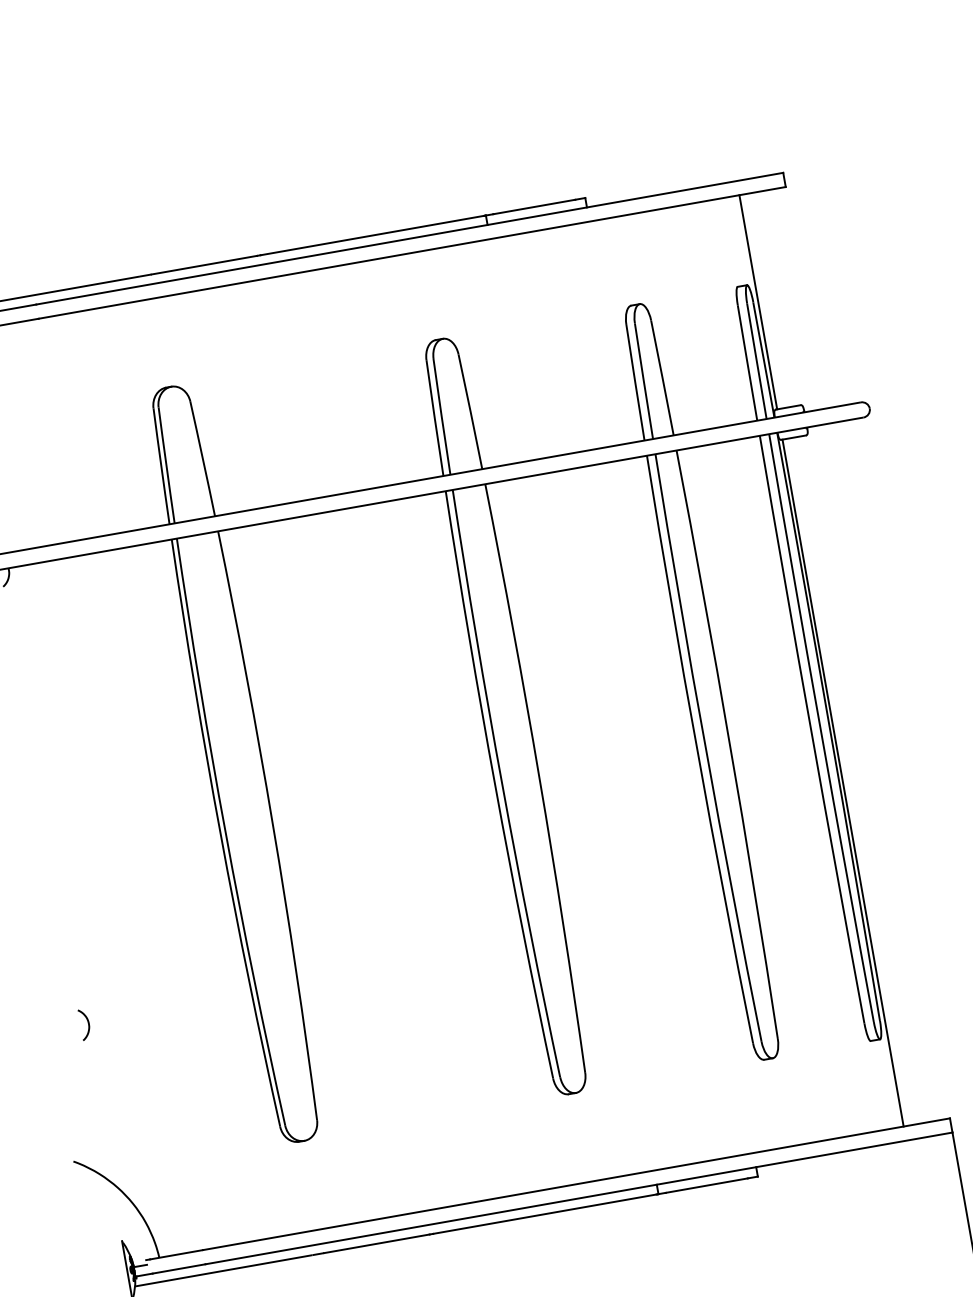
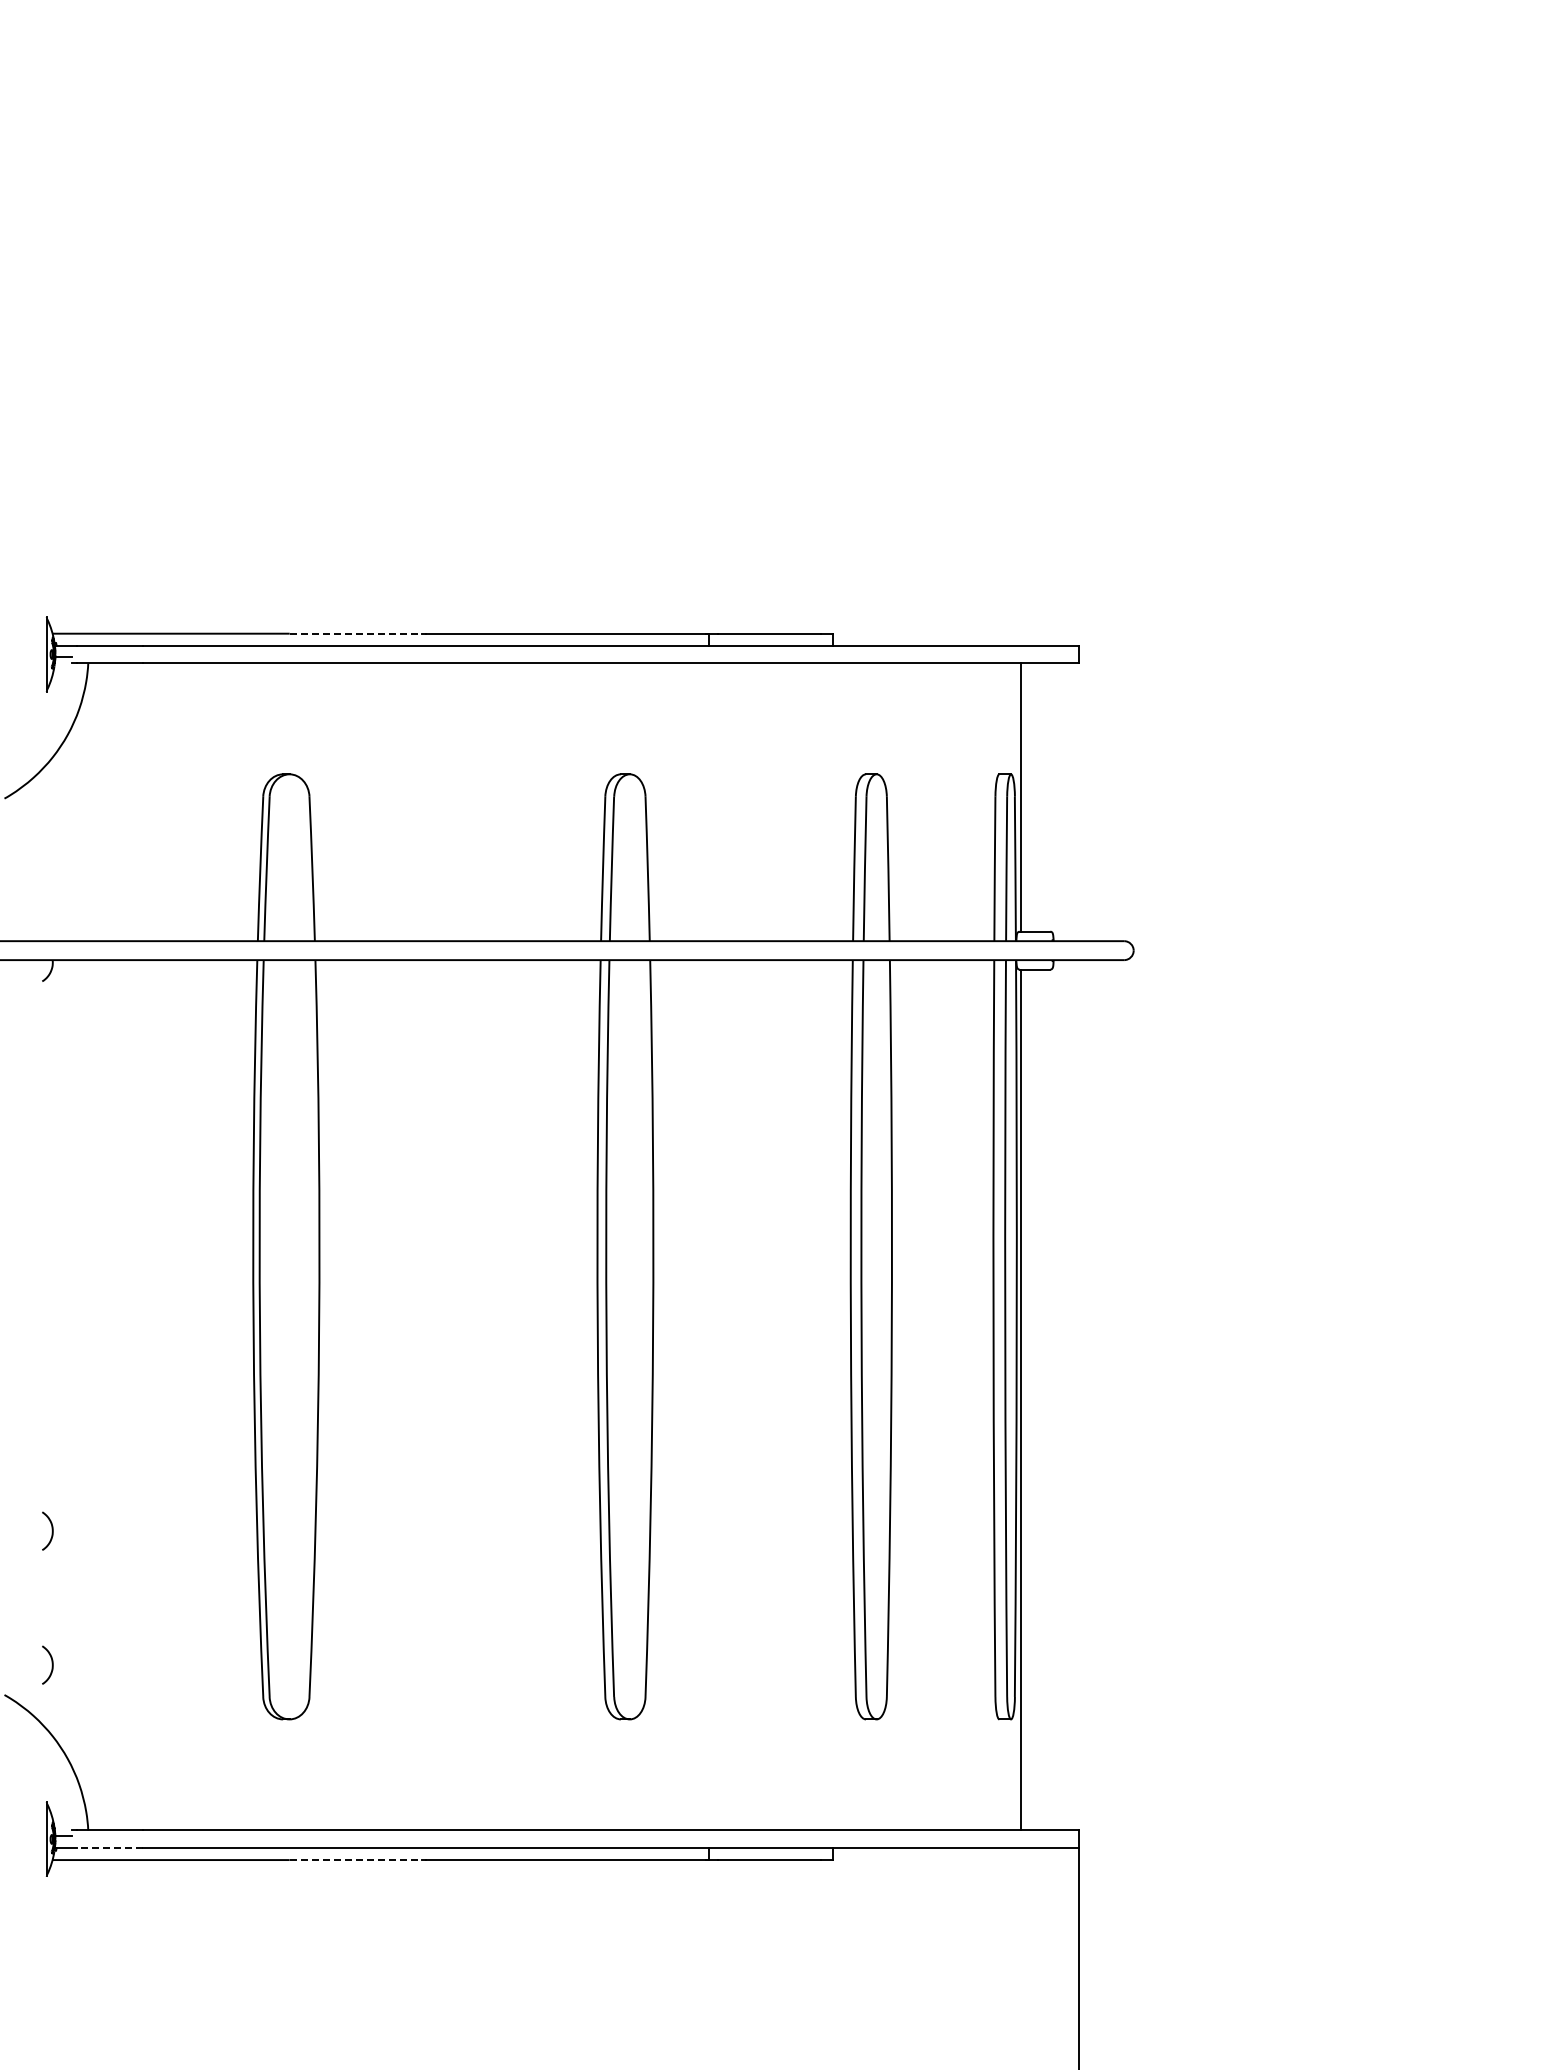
line: (204, 264) -> (356, 633), solid -> dashed
curve: (106, 1130) -> (51, 1664), added
line: (377, 1244) -> (356, 1860), solid -> dashed
line: (178, 1269) -> (109, 1848), solid -> dashed

